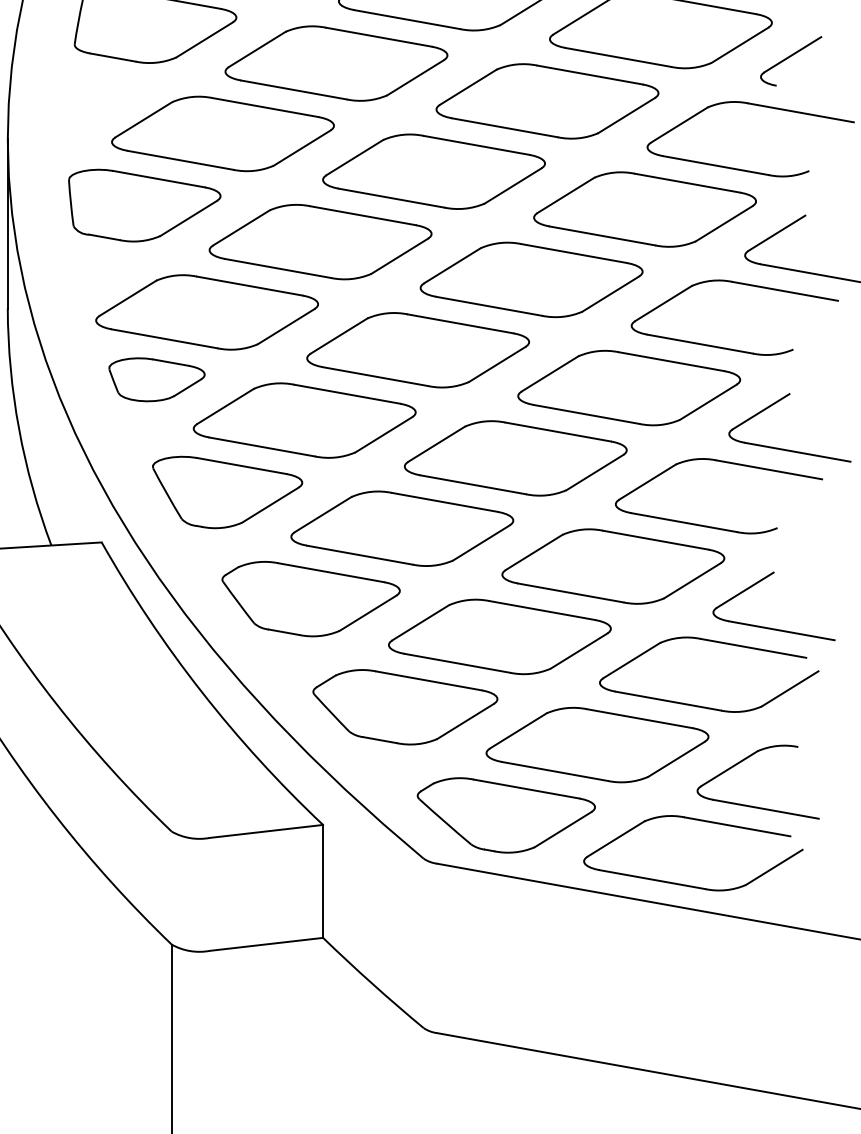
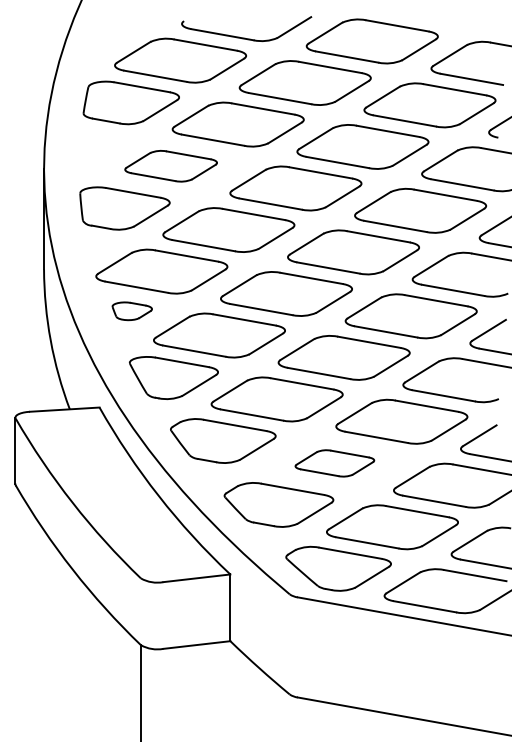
part: (221, 134) -> (170, 166), size x0.7
part: (157, 378) -> (132, 310), size x0.7
part: (499, 637) -> (334, 463), size x0.6

